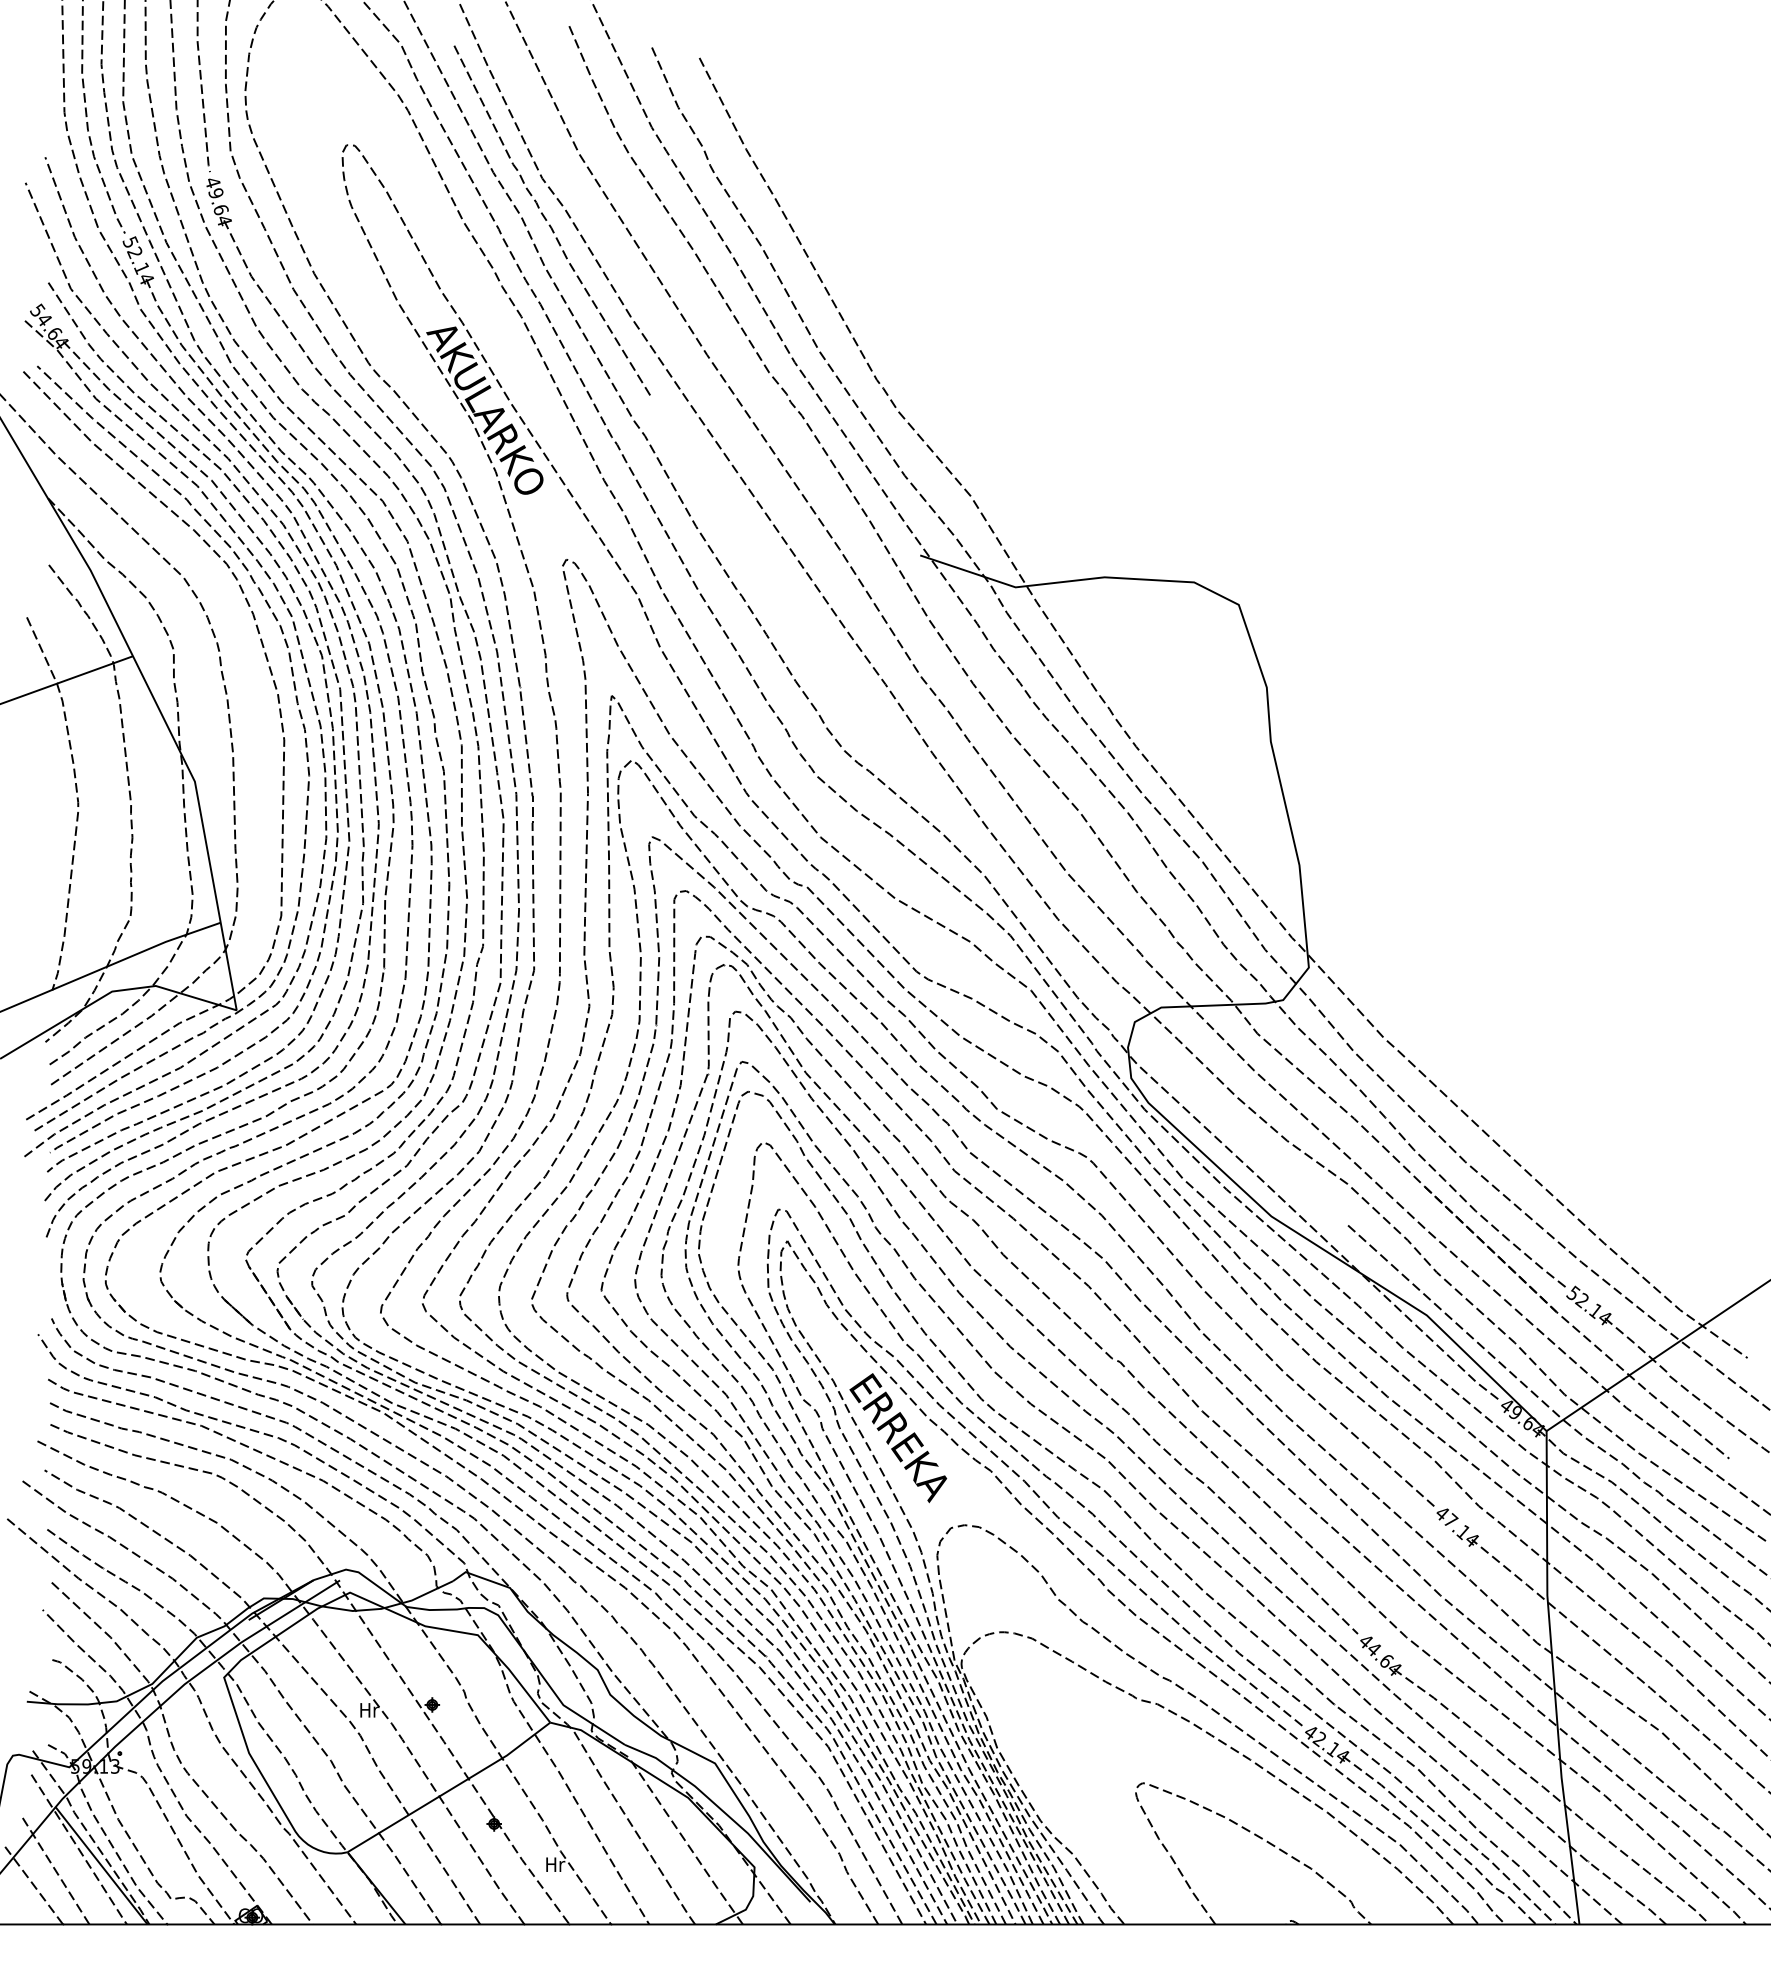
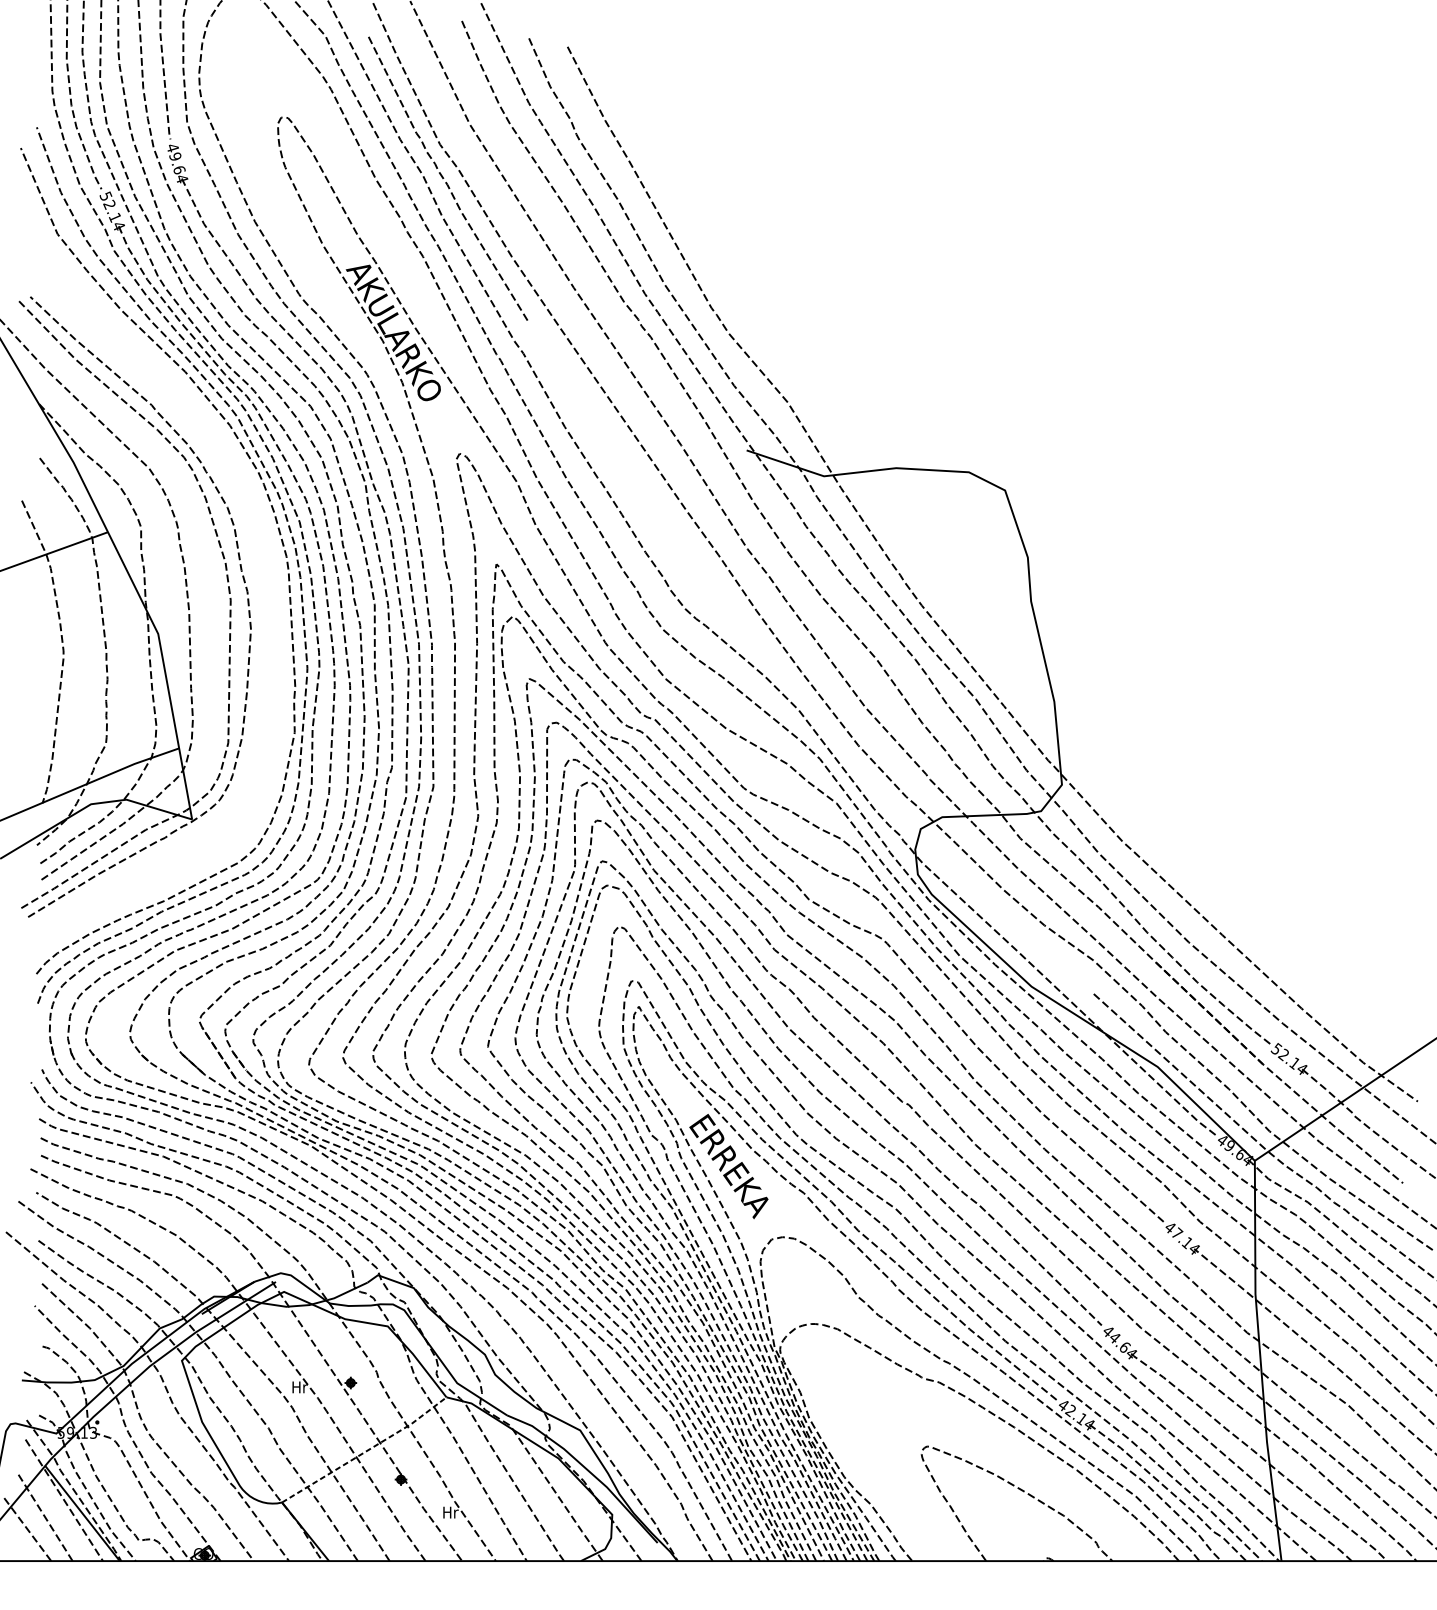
part: (310, 692) -> (252, 561), removed
line: (451, 1789) -> (366, 1451), solid -> dashed

